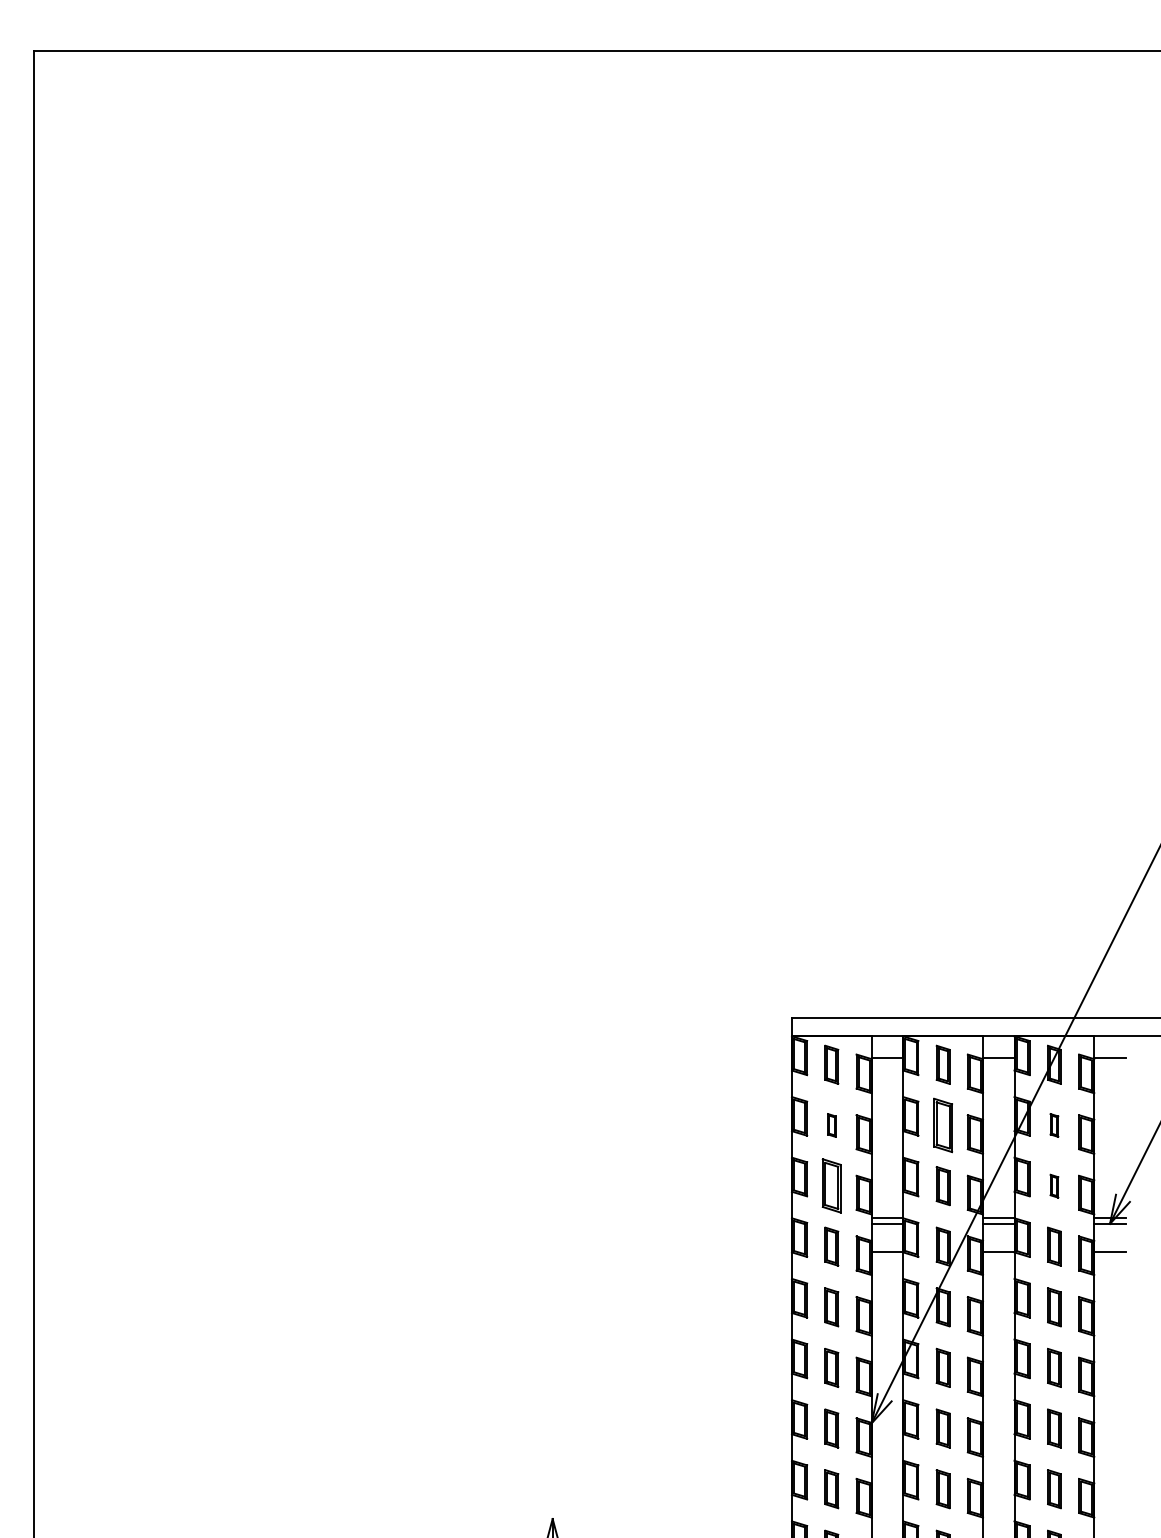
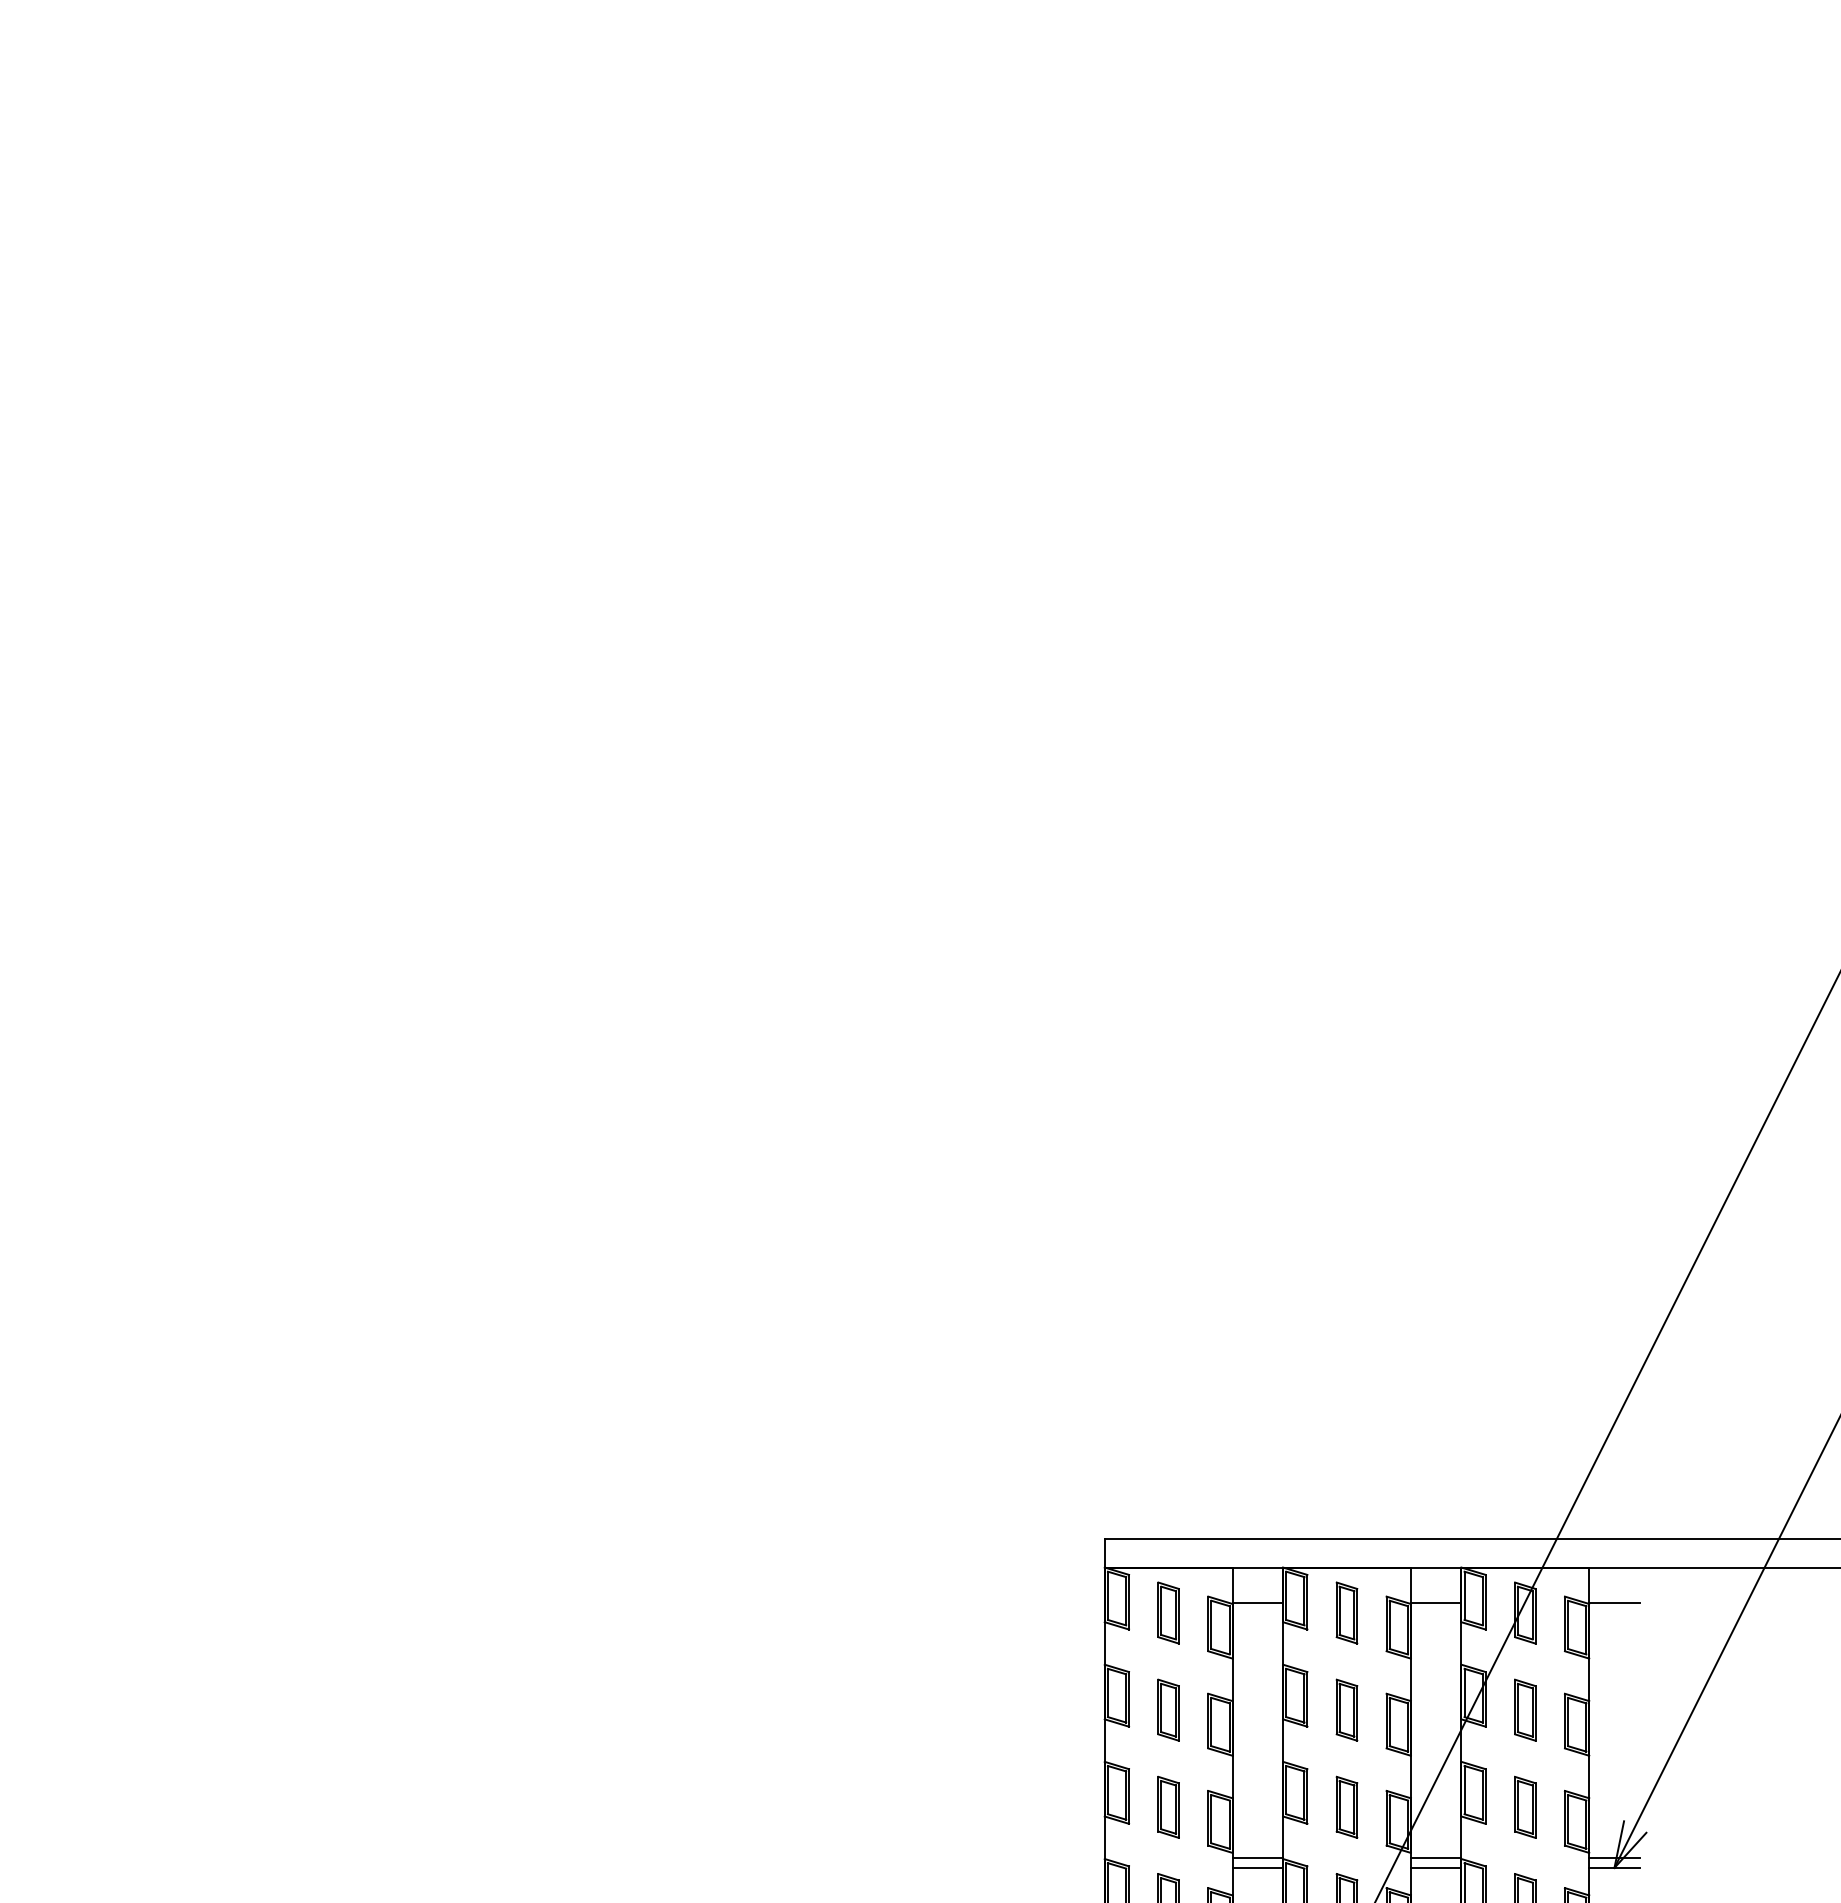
part: (831, 1125) -> (1168, 1710), size x1.67
part: (942, 1125) -> (1345, 1710), size x0.71
part: (1054, 1125) -> (1525, 1710), size x1.67
part: (831, 1186) -> (1168, 1808), size x0.71
part: (1054, 1186) -> (1525, 1808), size x1.67

